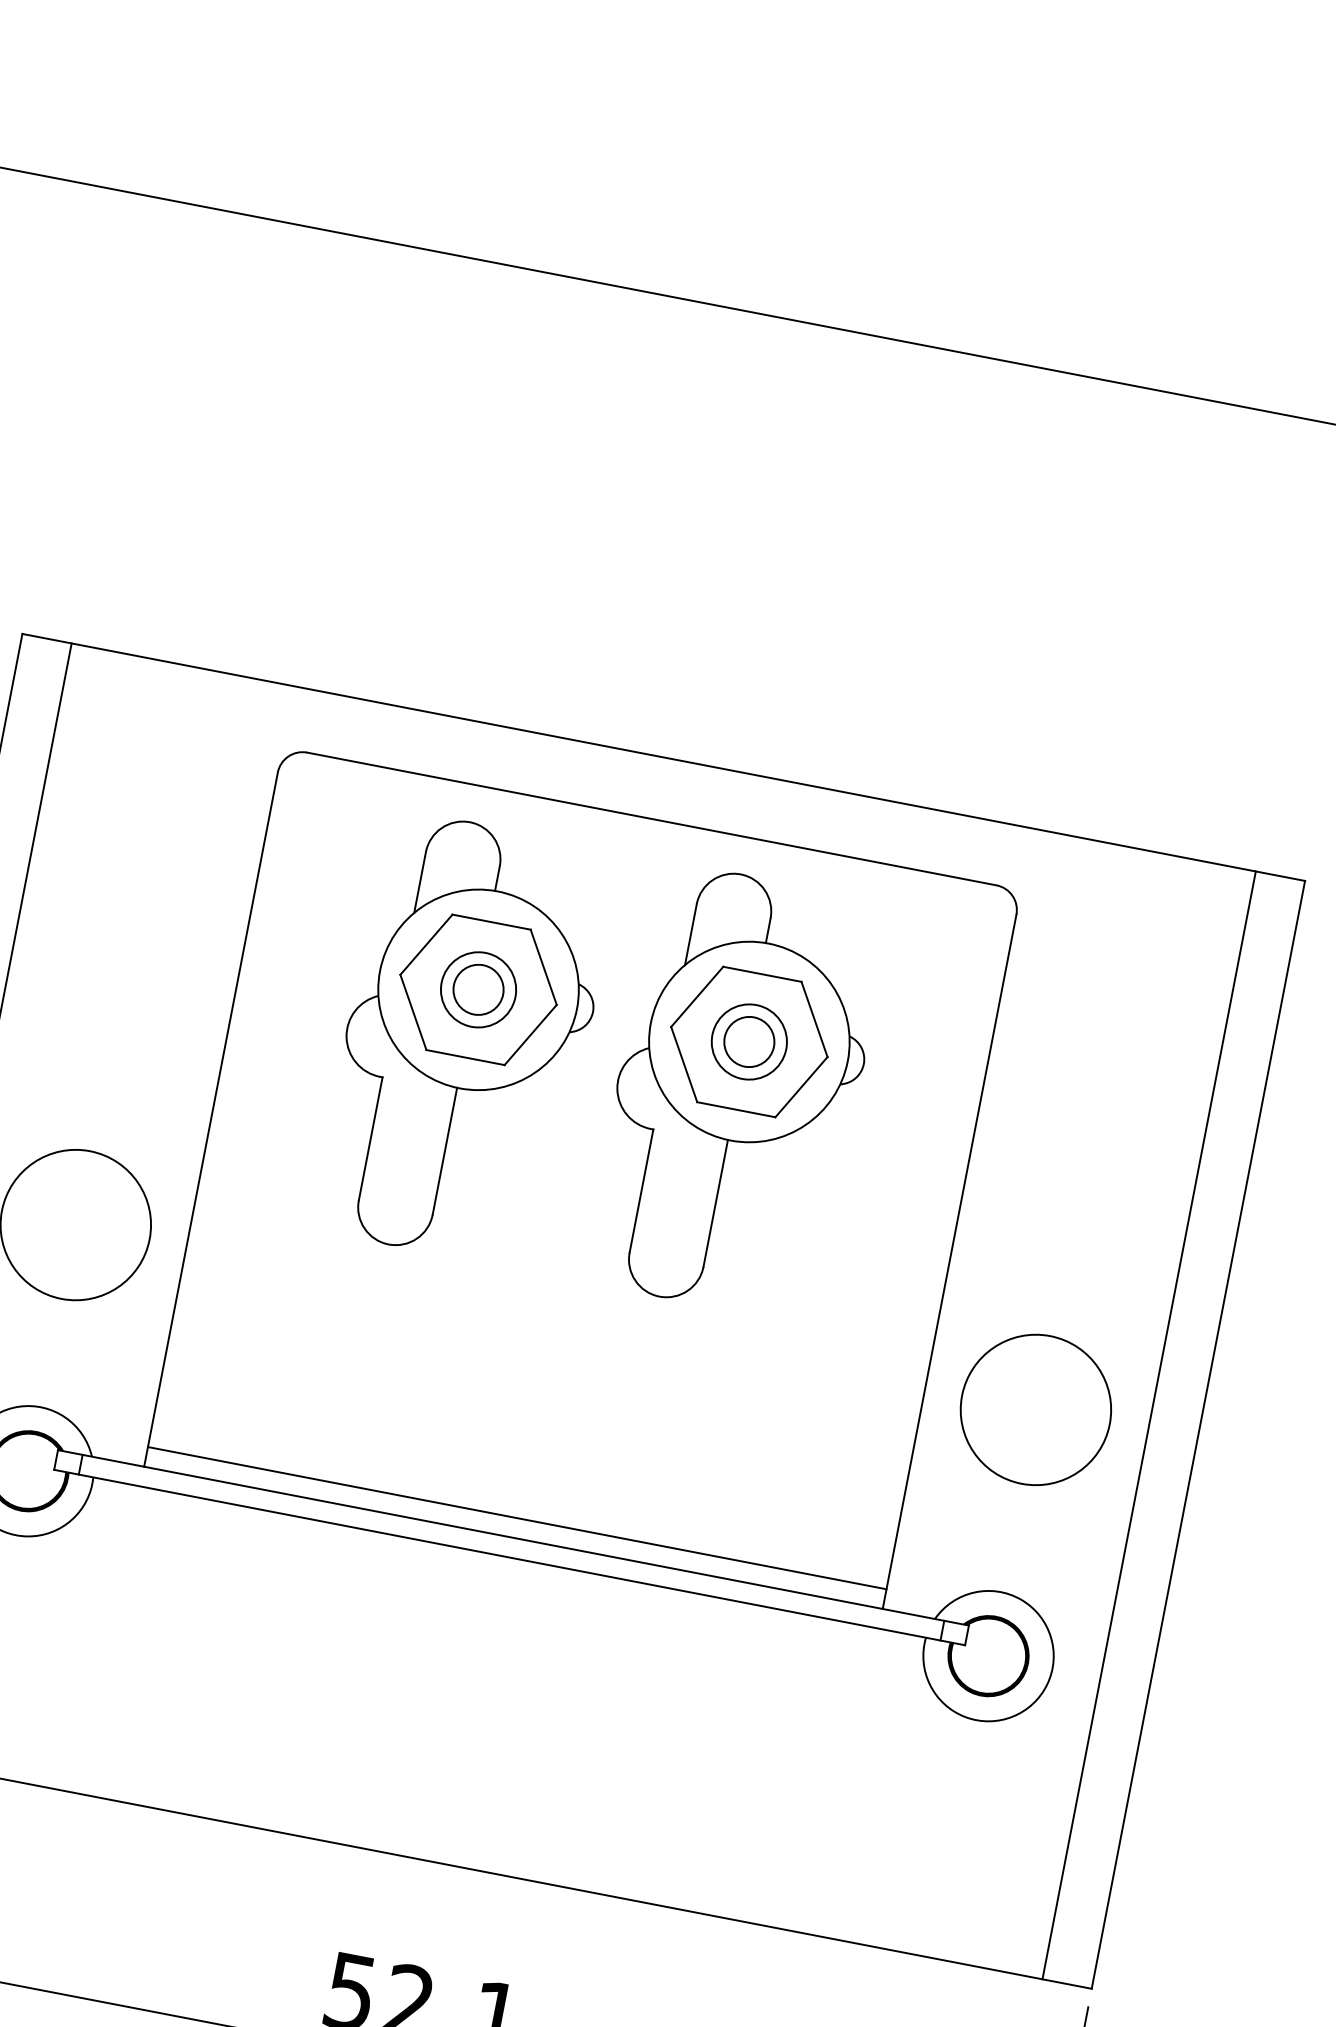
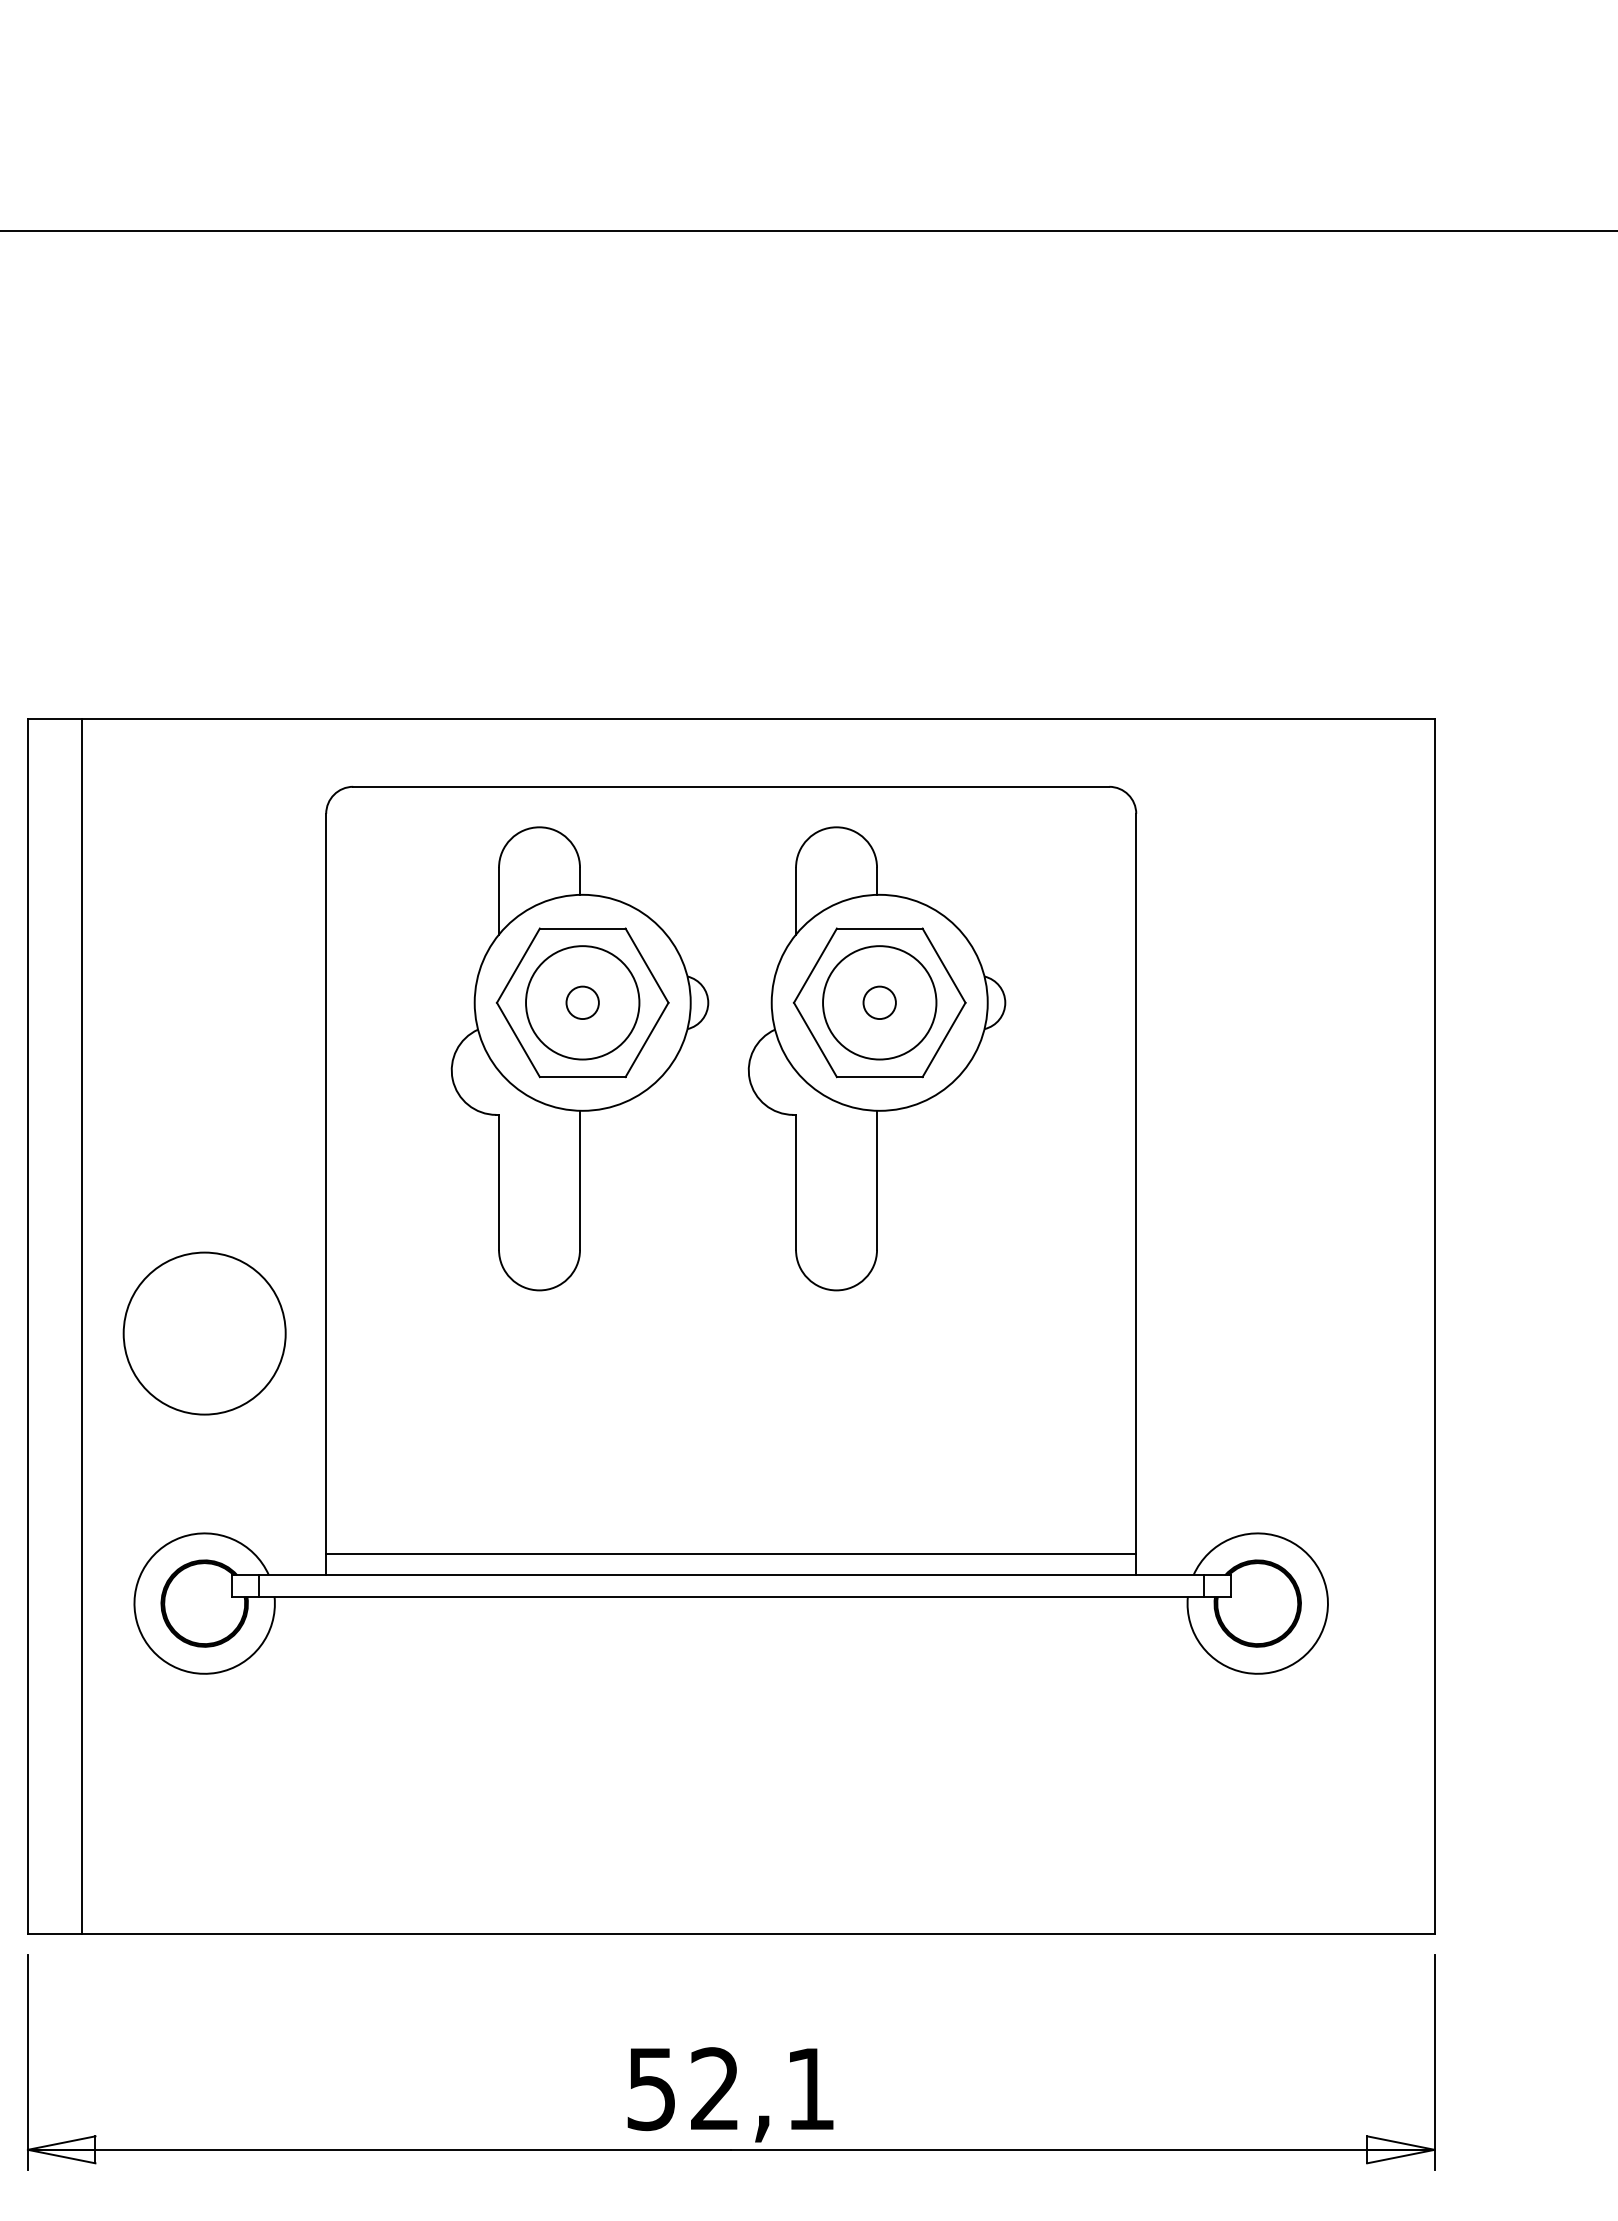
circle: (478, 989) -> (582, 1002), size x0.6
circle: (478, 989) -> (582, 1002), size x1.4
circle: (749, 1041) -> (879, 1002), size x0.6
circle: (749, 1041) -> (879, 1002), size x1.4
circle: (1035, 1409) -> (1257, 1333), removed
line: (1149, 1425) -> (1380, 1326), removed

